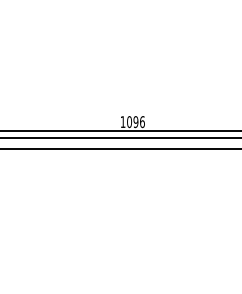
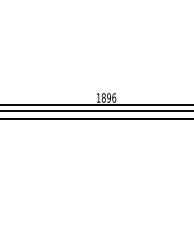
text: (129, 121) -> (103, 97), 1096 -> 1896

